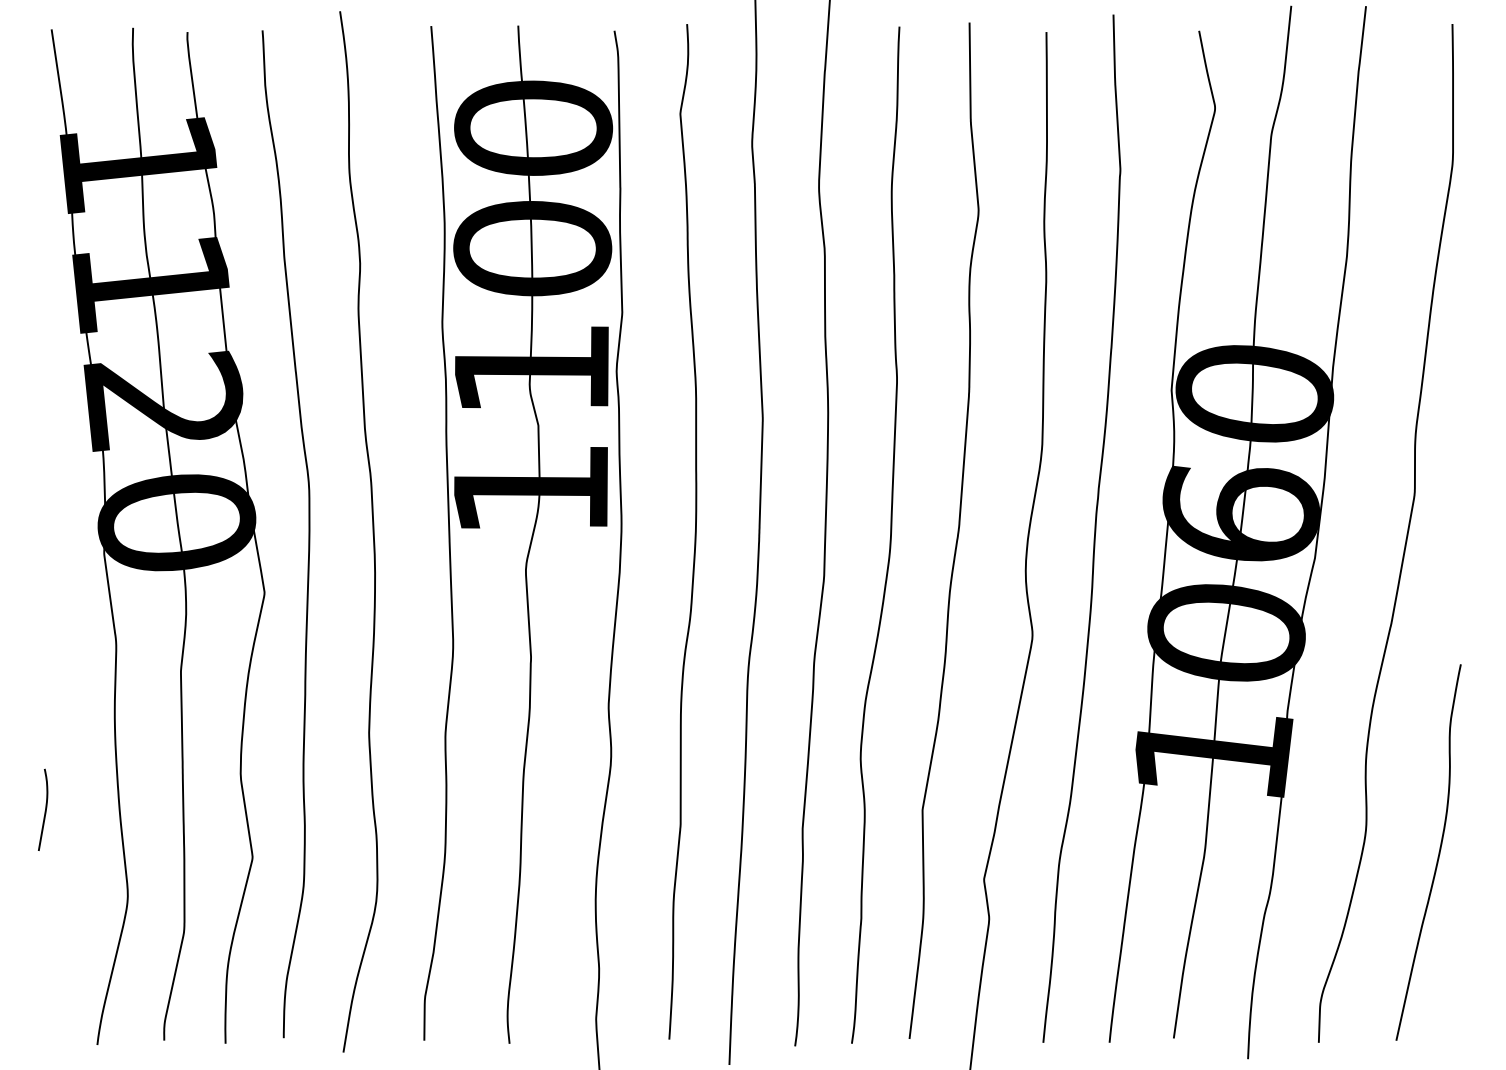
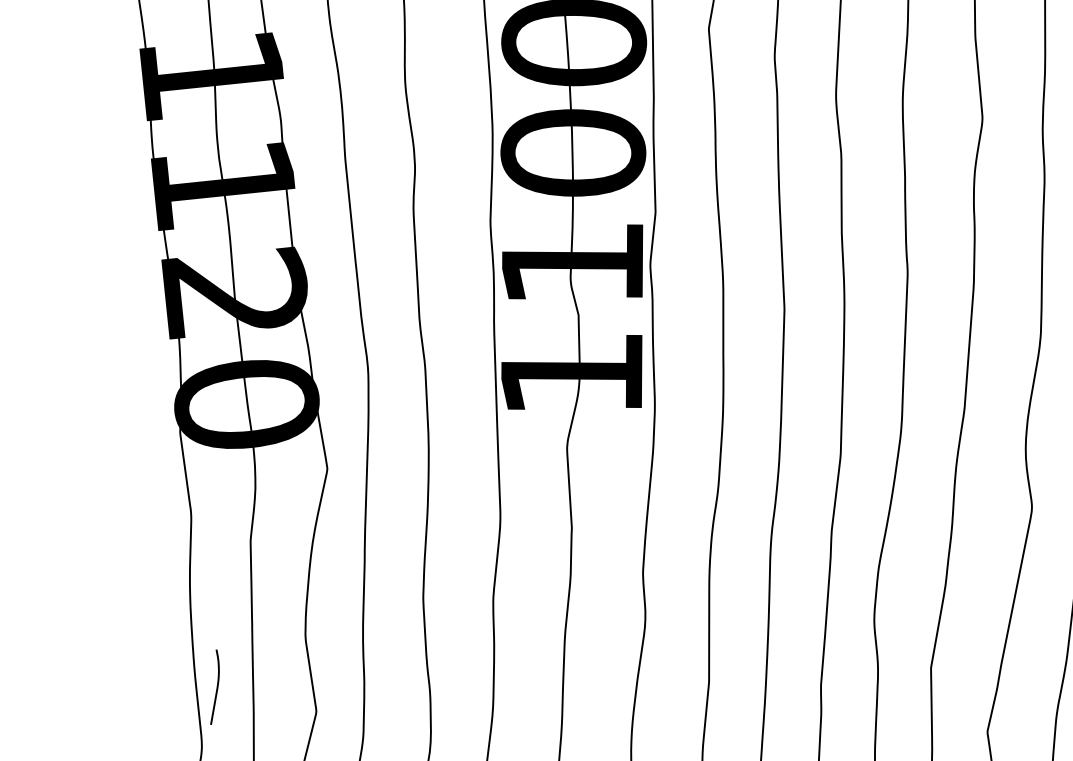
curve: (45, 809) -> (217, 686), moved

